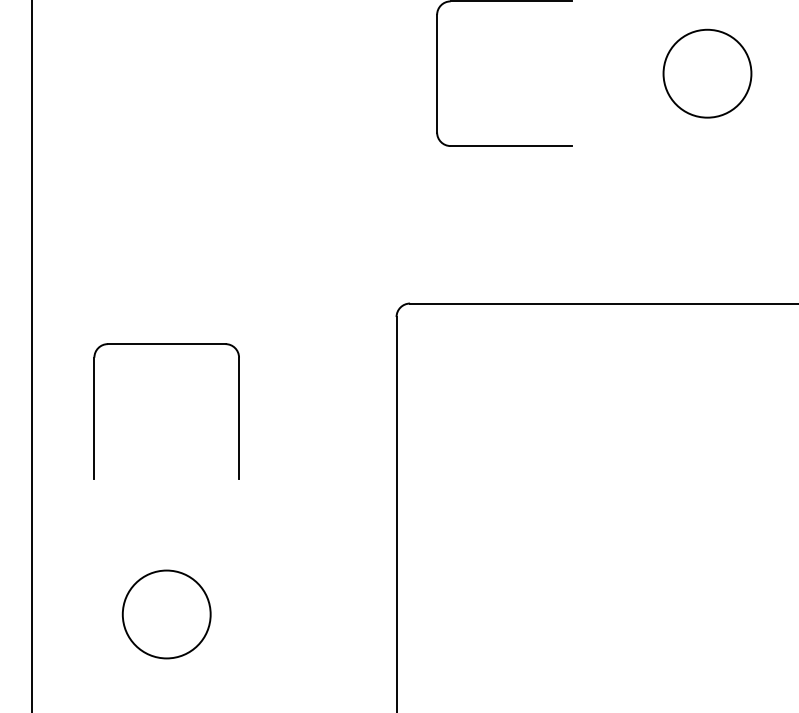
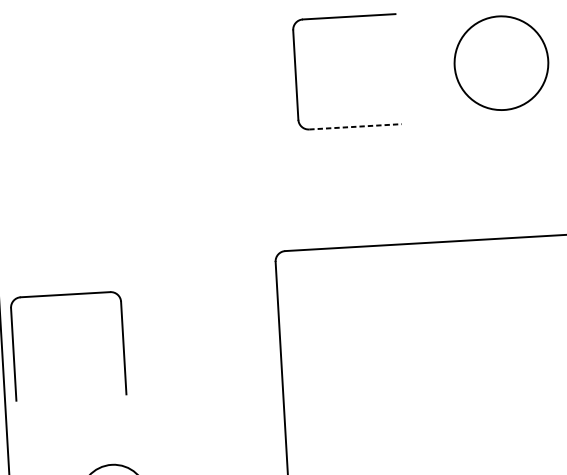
circle: (707, 73) -> (501, 63), size x1.4
line: (511, 146) -> (355, 127), solid -> dashed
part: (166, 344) -> (65, 295), moved

